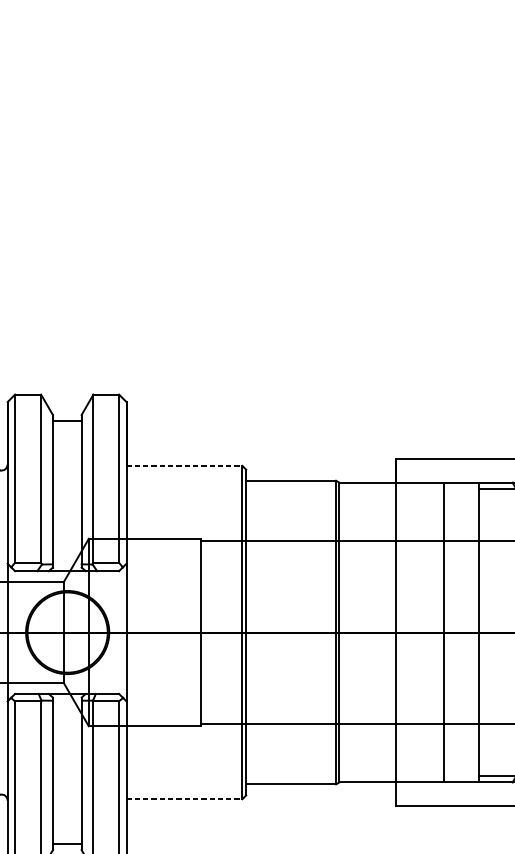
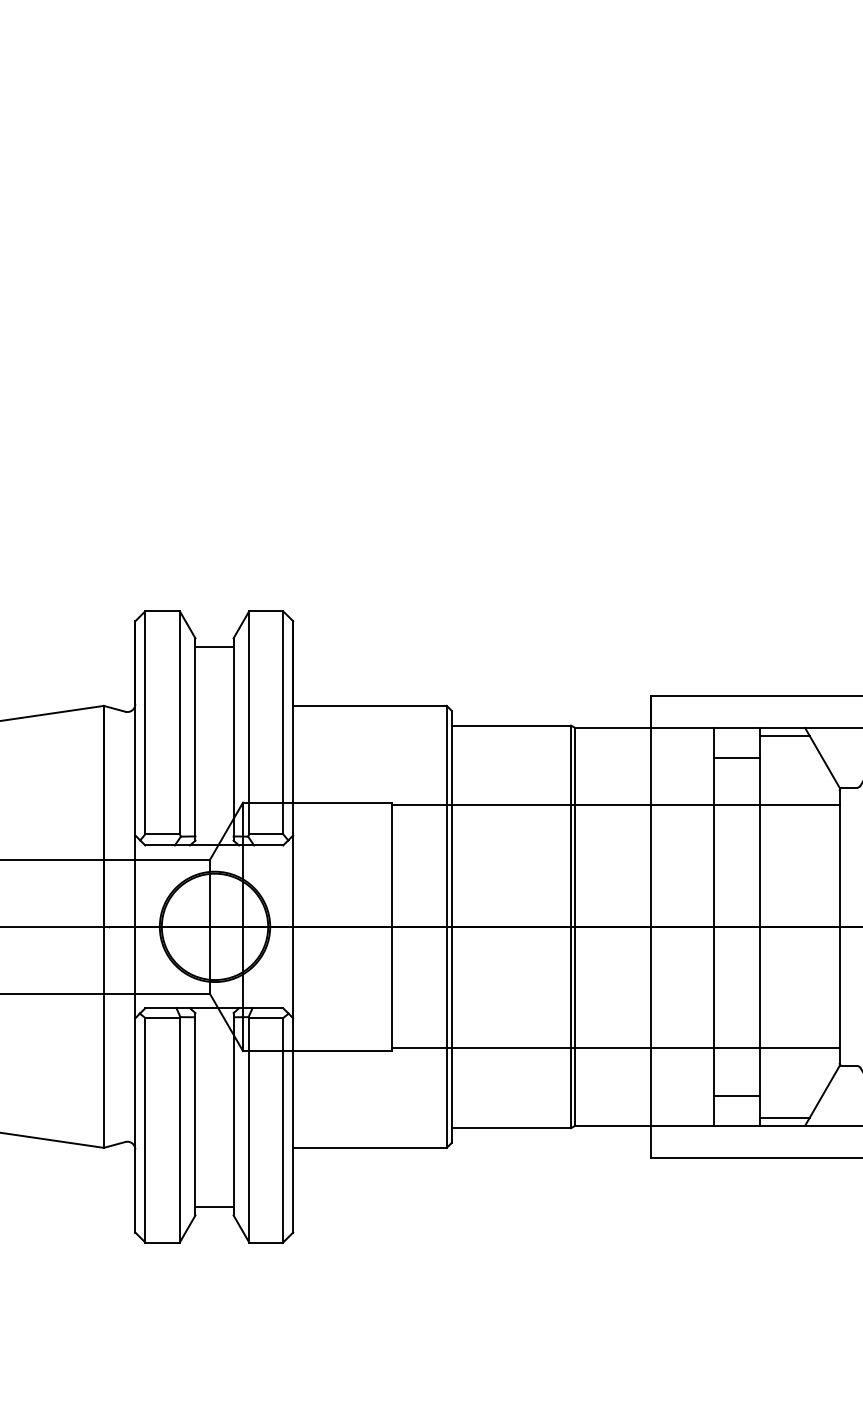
line: (184, 465) -> (369, 705), dashed -> solid
line: (461, 504) -> (737, 757), added
line: (461, 759) -> (737, 1095), added
line: (184, 798) -> (369, 1147), dashed -> solid

